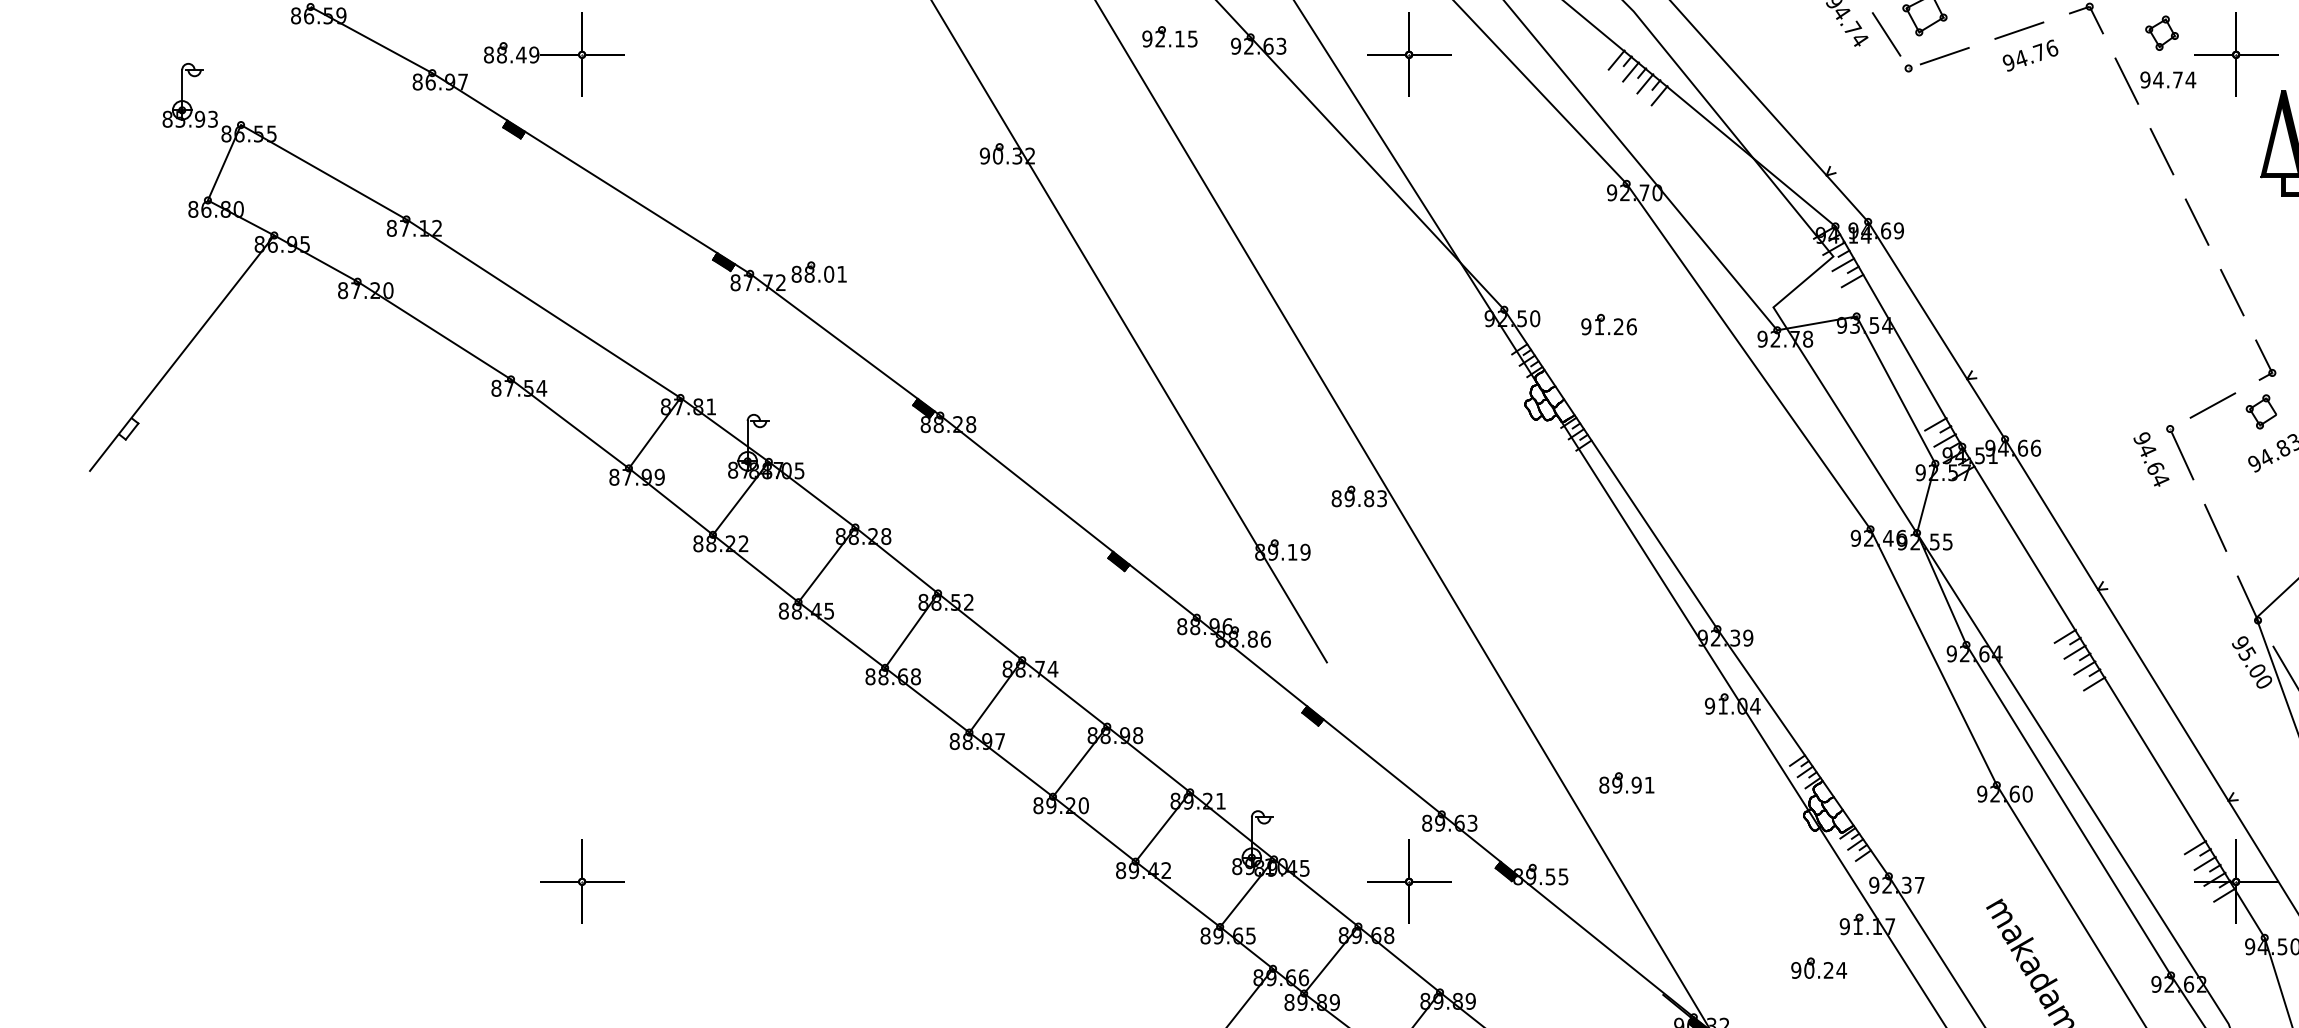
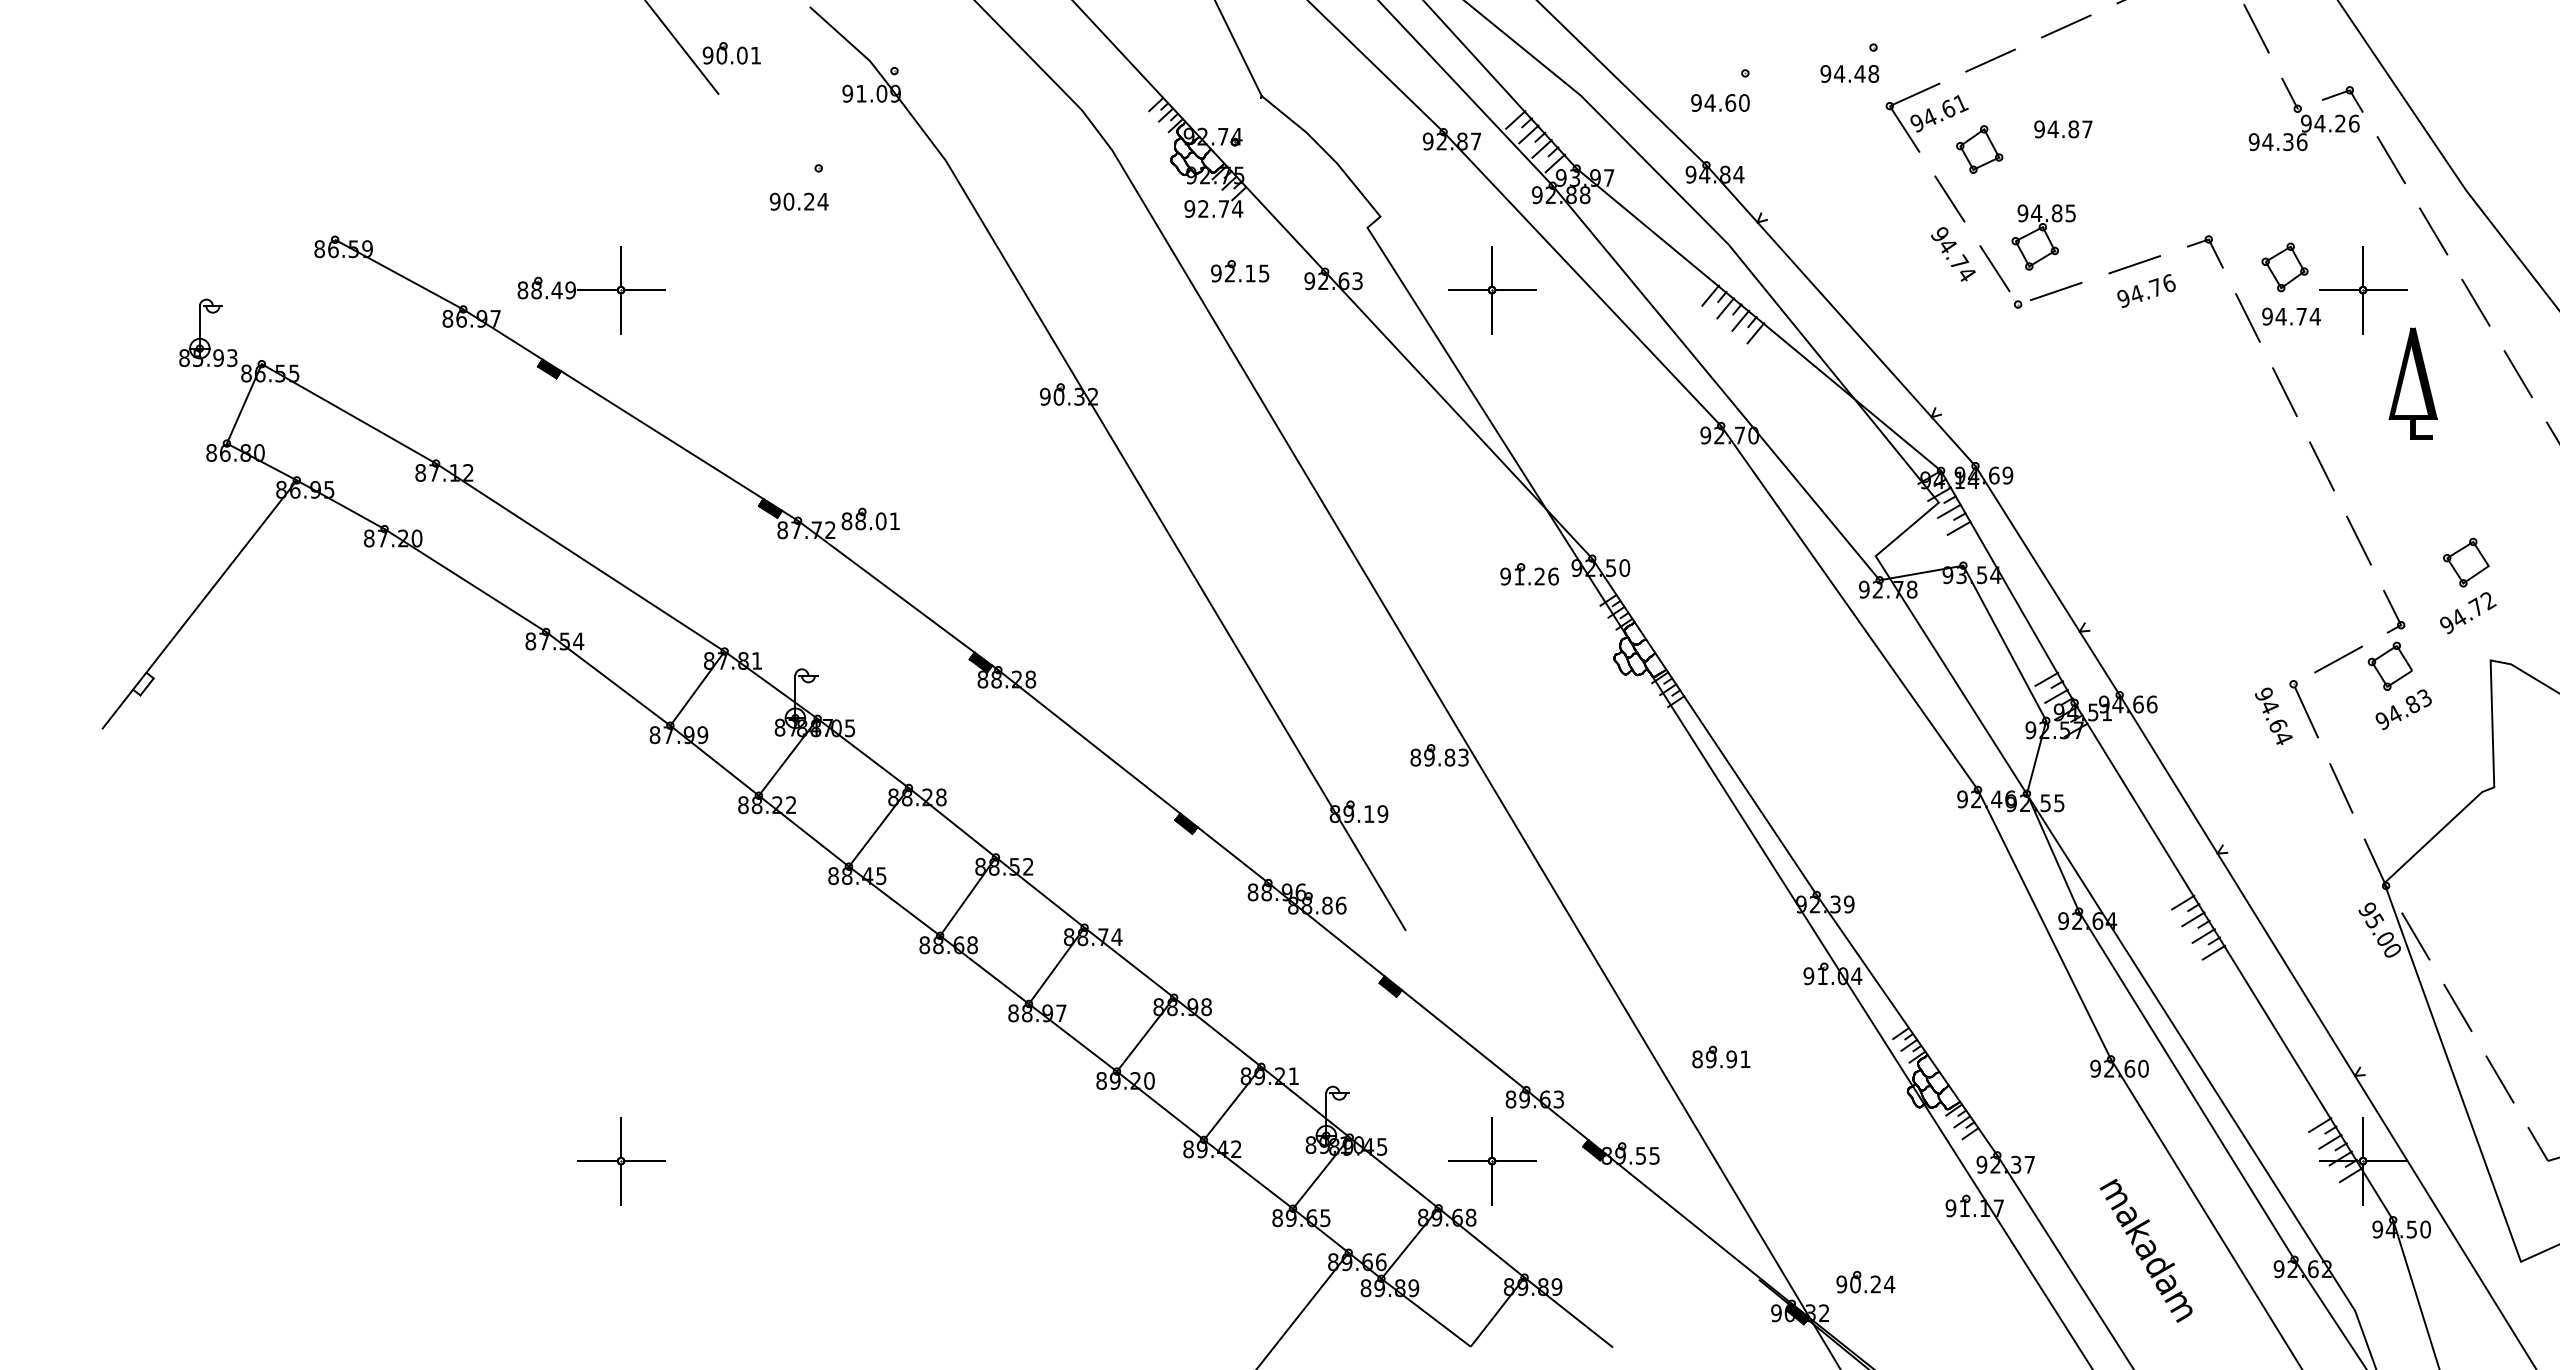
part: (2161, 33) -> (2284, 267), size x1.43
part: (1613, 321) -> (1534, 570), moved
part: (2261, 411) -> (2389, 665), size x1.43
part: (1818, 967) -> (1865, 1281), moved

